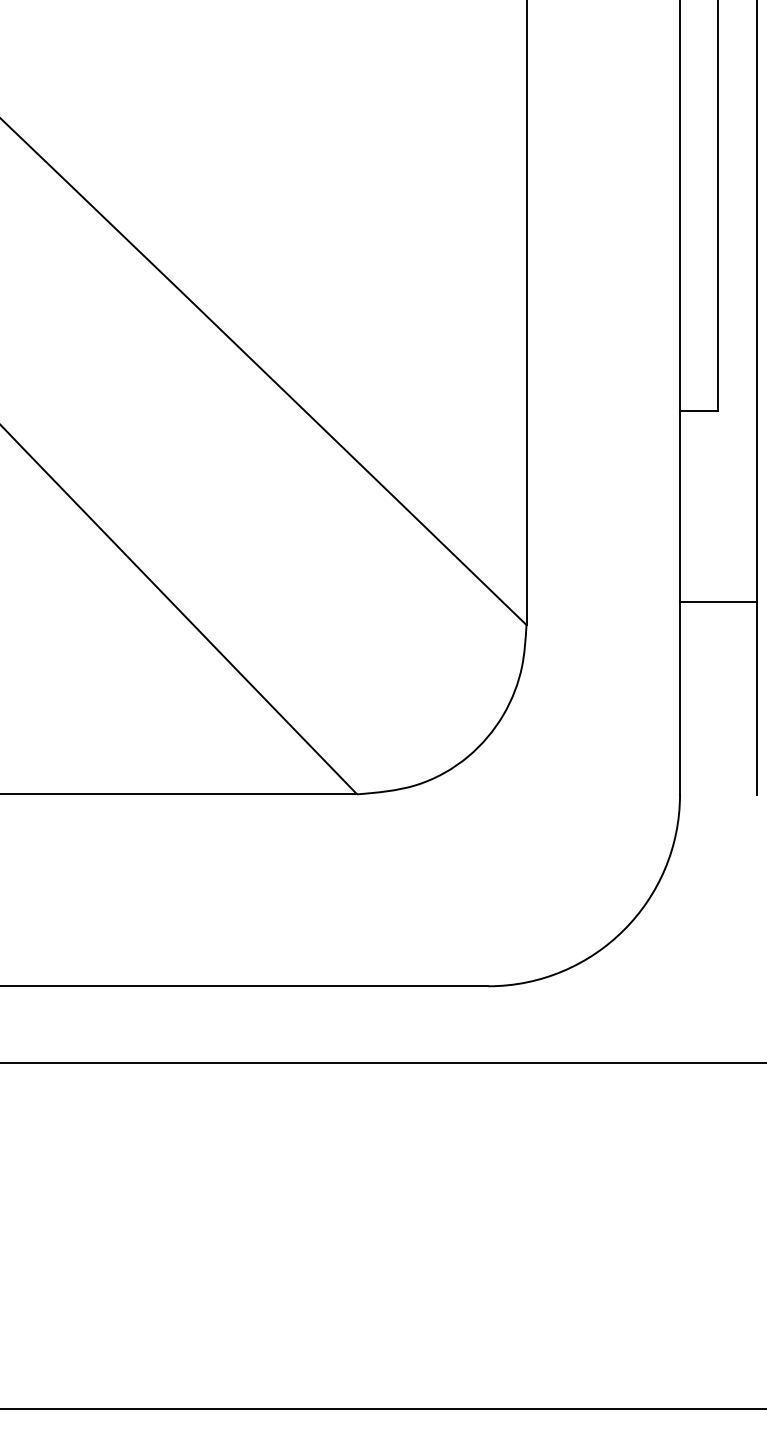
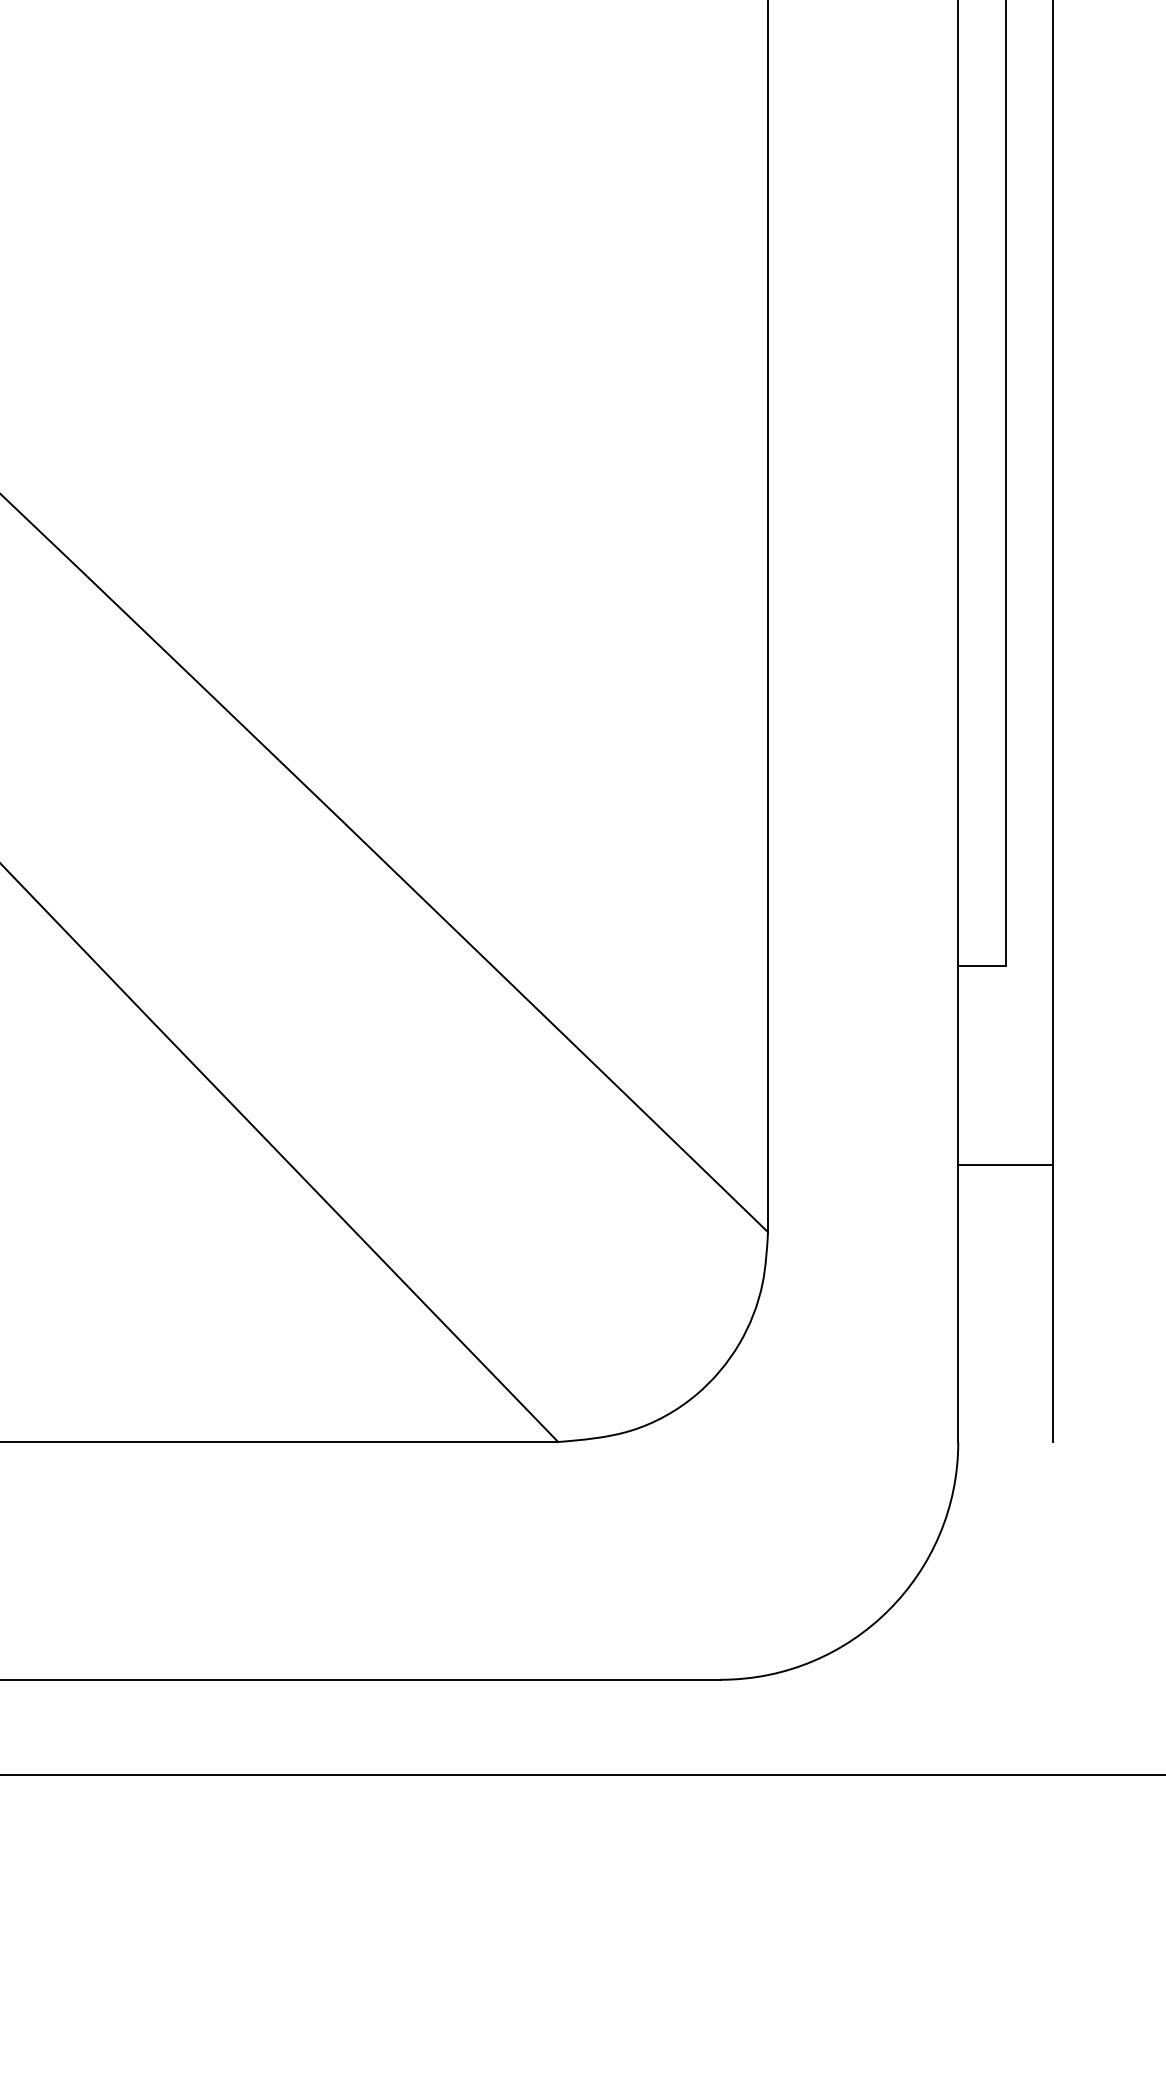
line: (718, 602) -> (1005, 1165), moved

